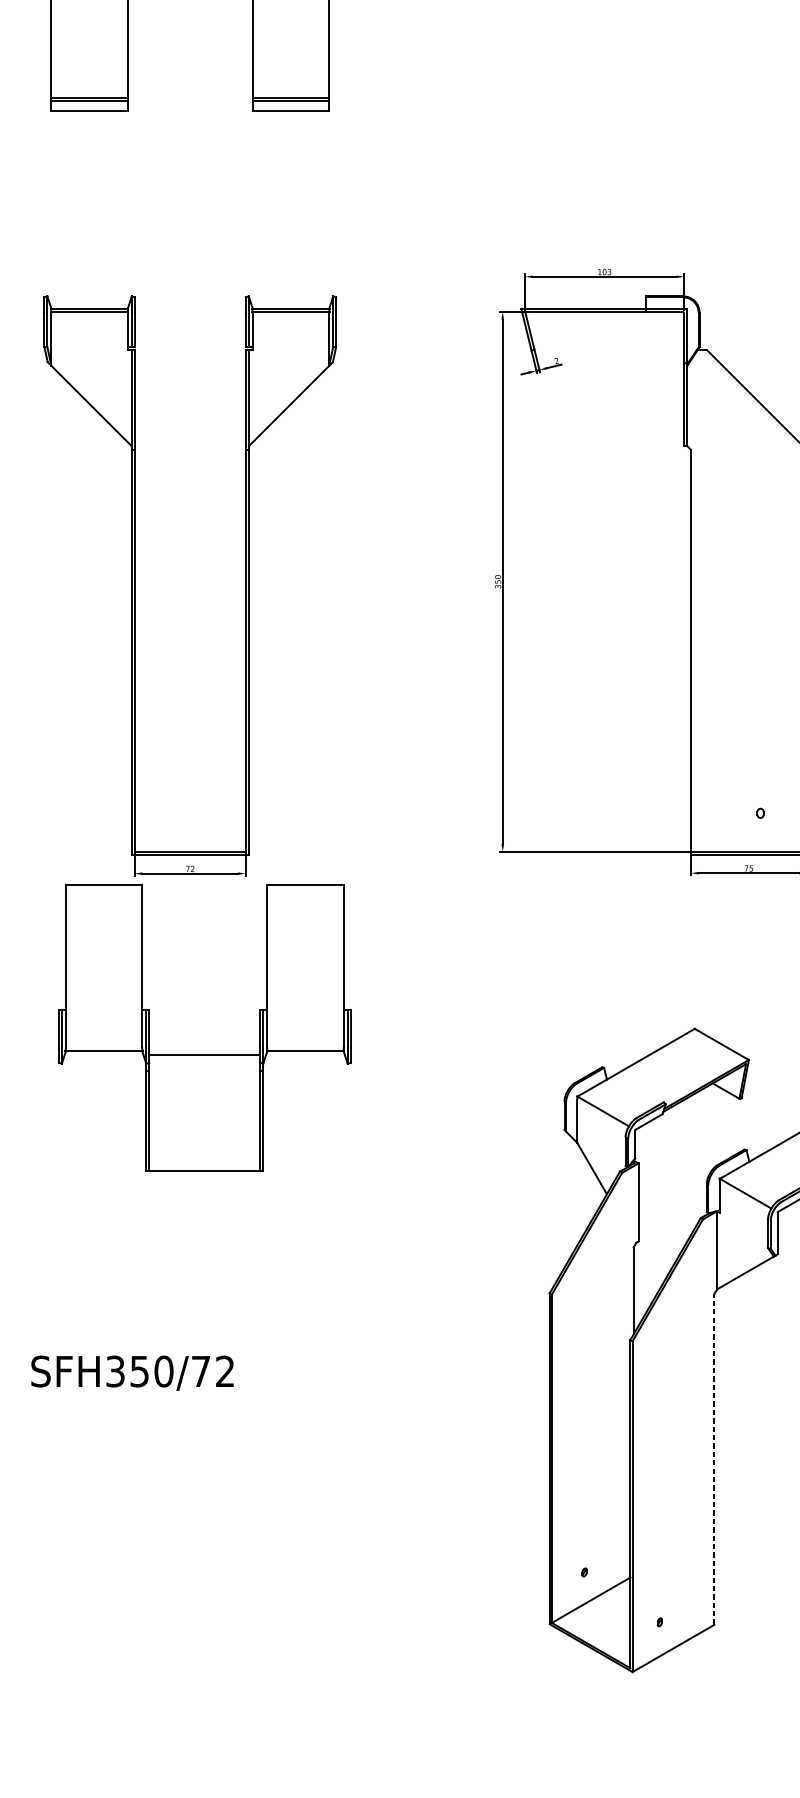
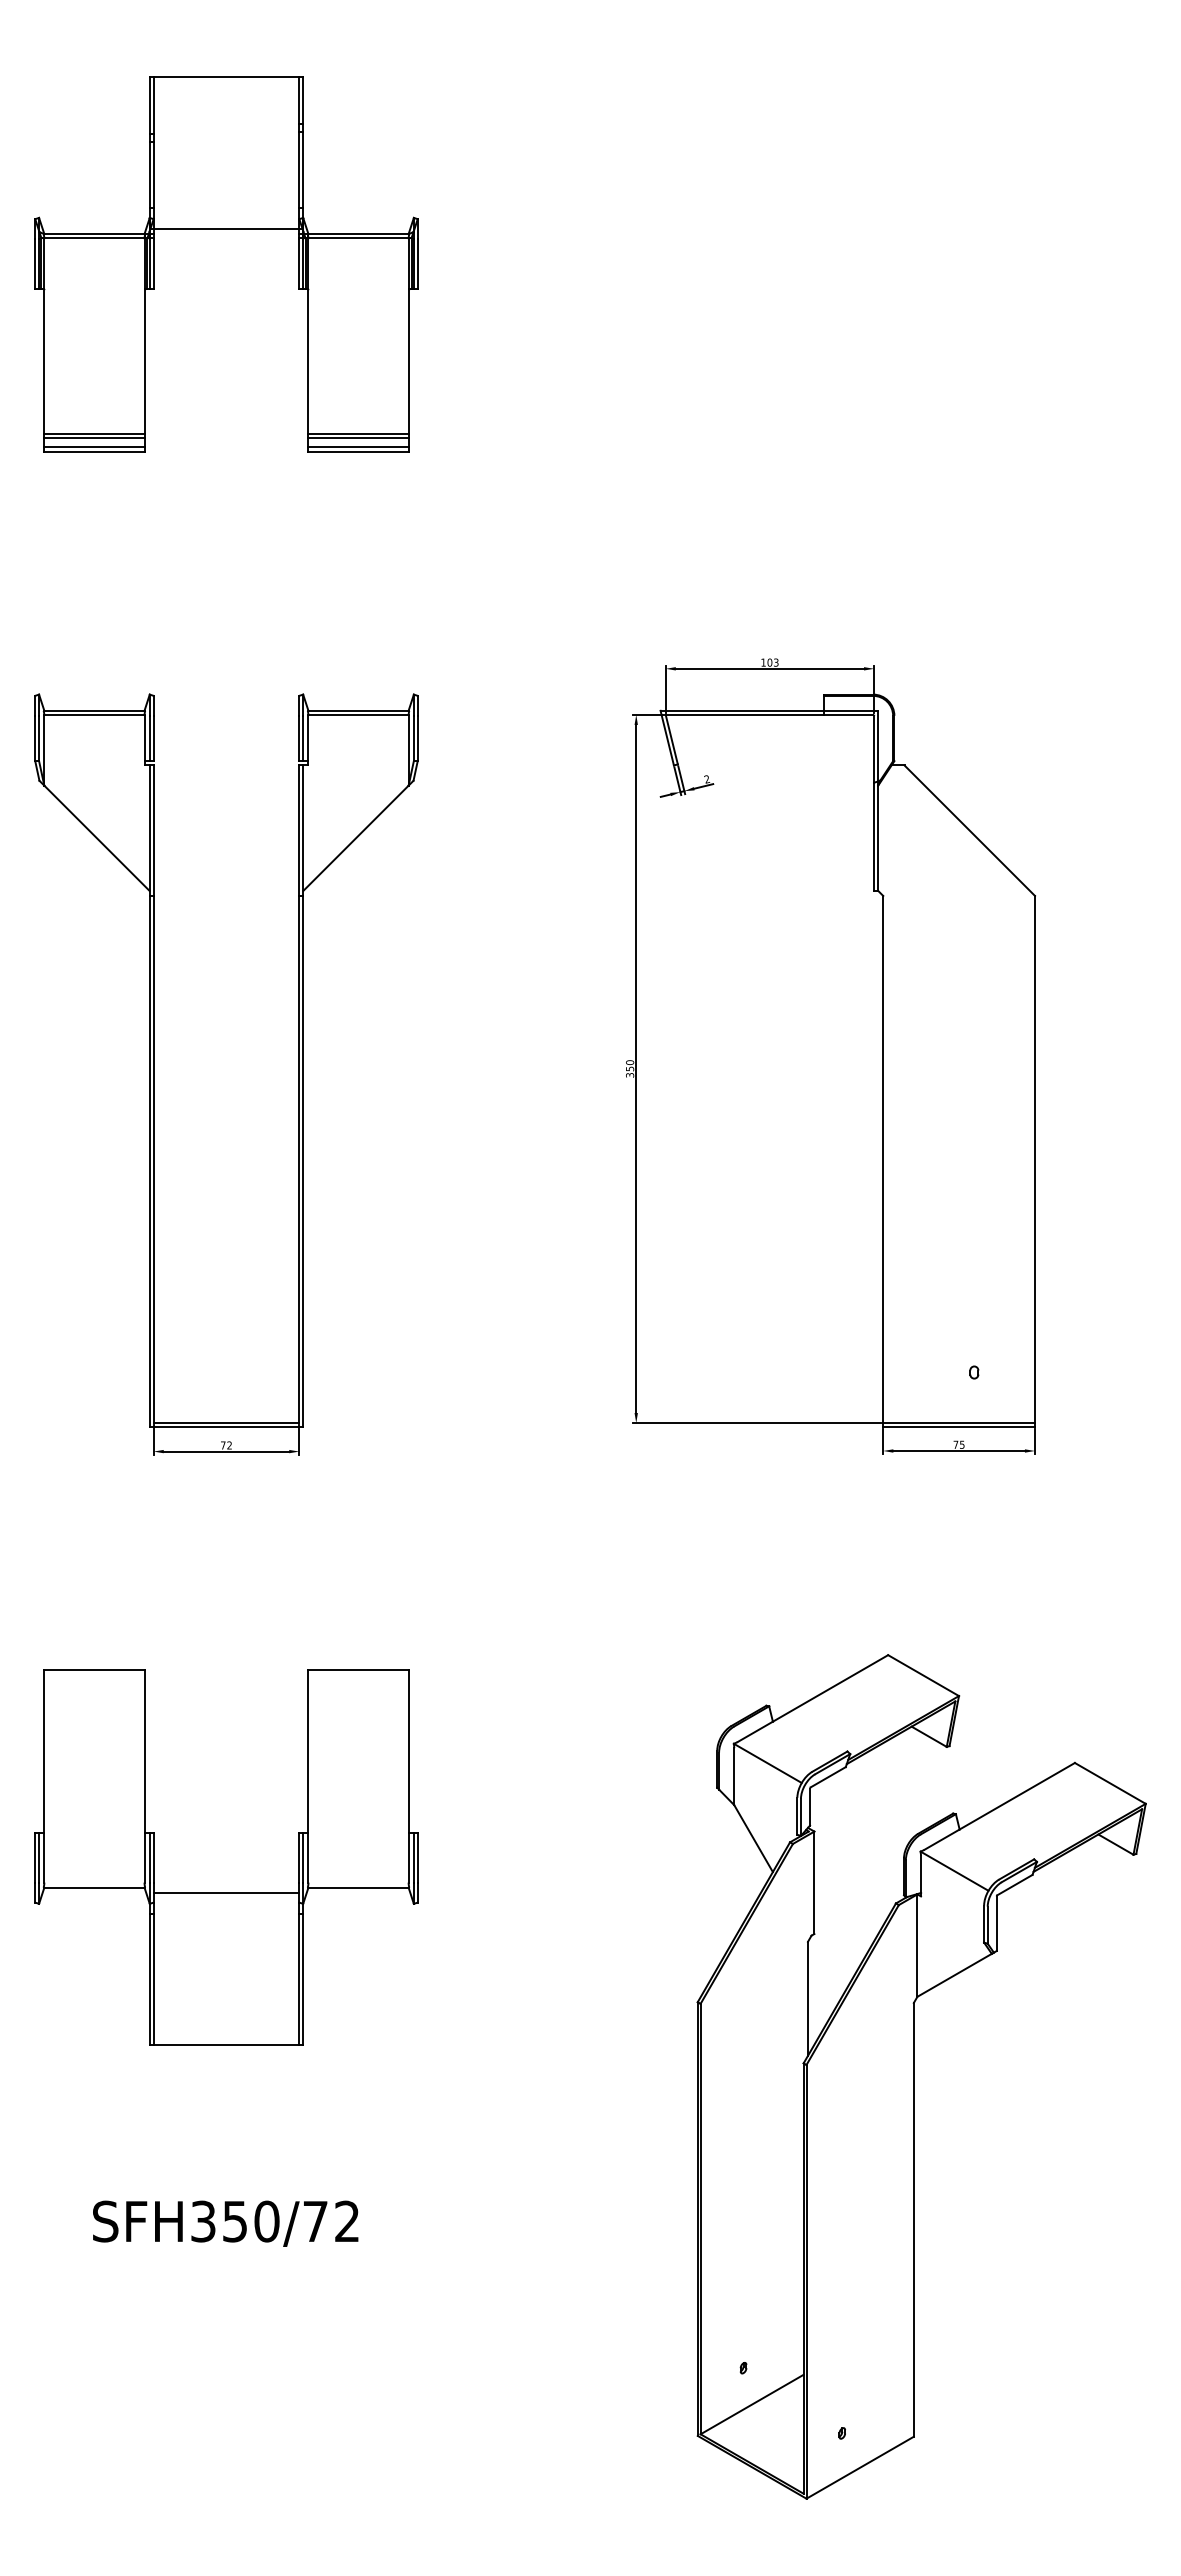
line: (89, 107) -> (94, 446), added
line: (290, 107) -> (358, 446), added
part: (204, 1055) -> (226, 1892), moved
text: (132, 1373) -> (225, 2223), moved
line: (714, 1459) -> (913, 2219), dashed -> solid

